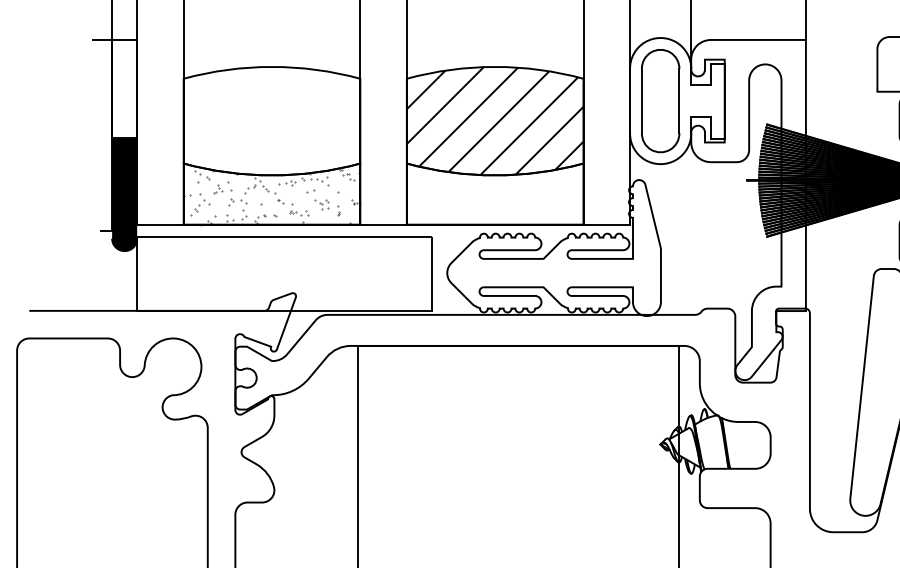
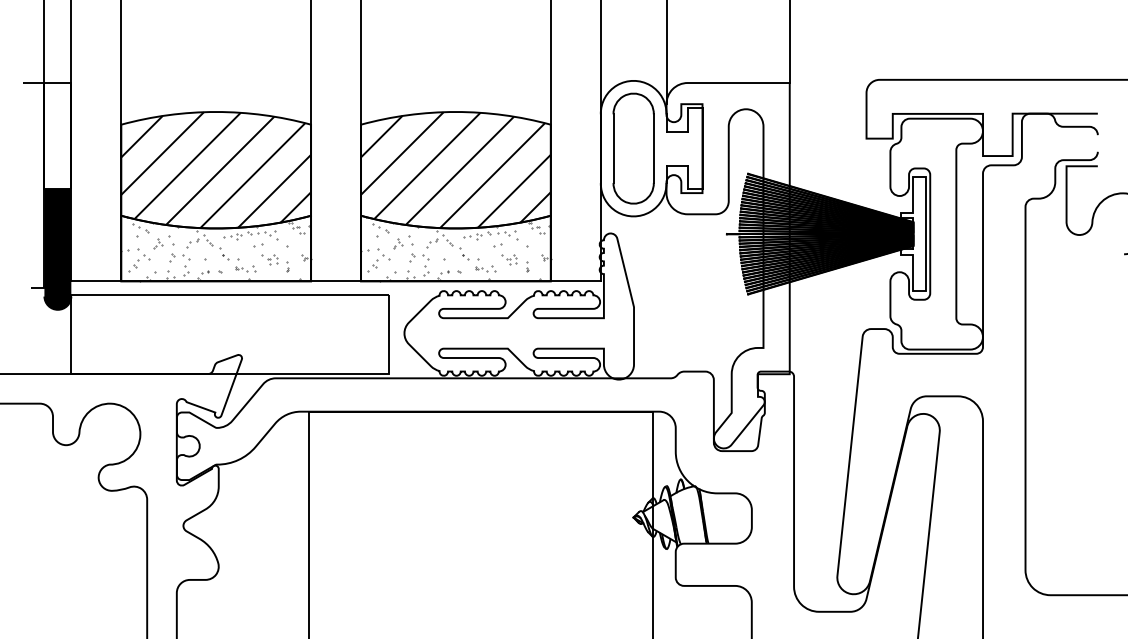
hatch: (272, 121) -> (216, 170), added
hatch: (494, 194) -> (455, 249), added

